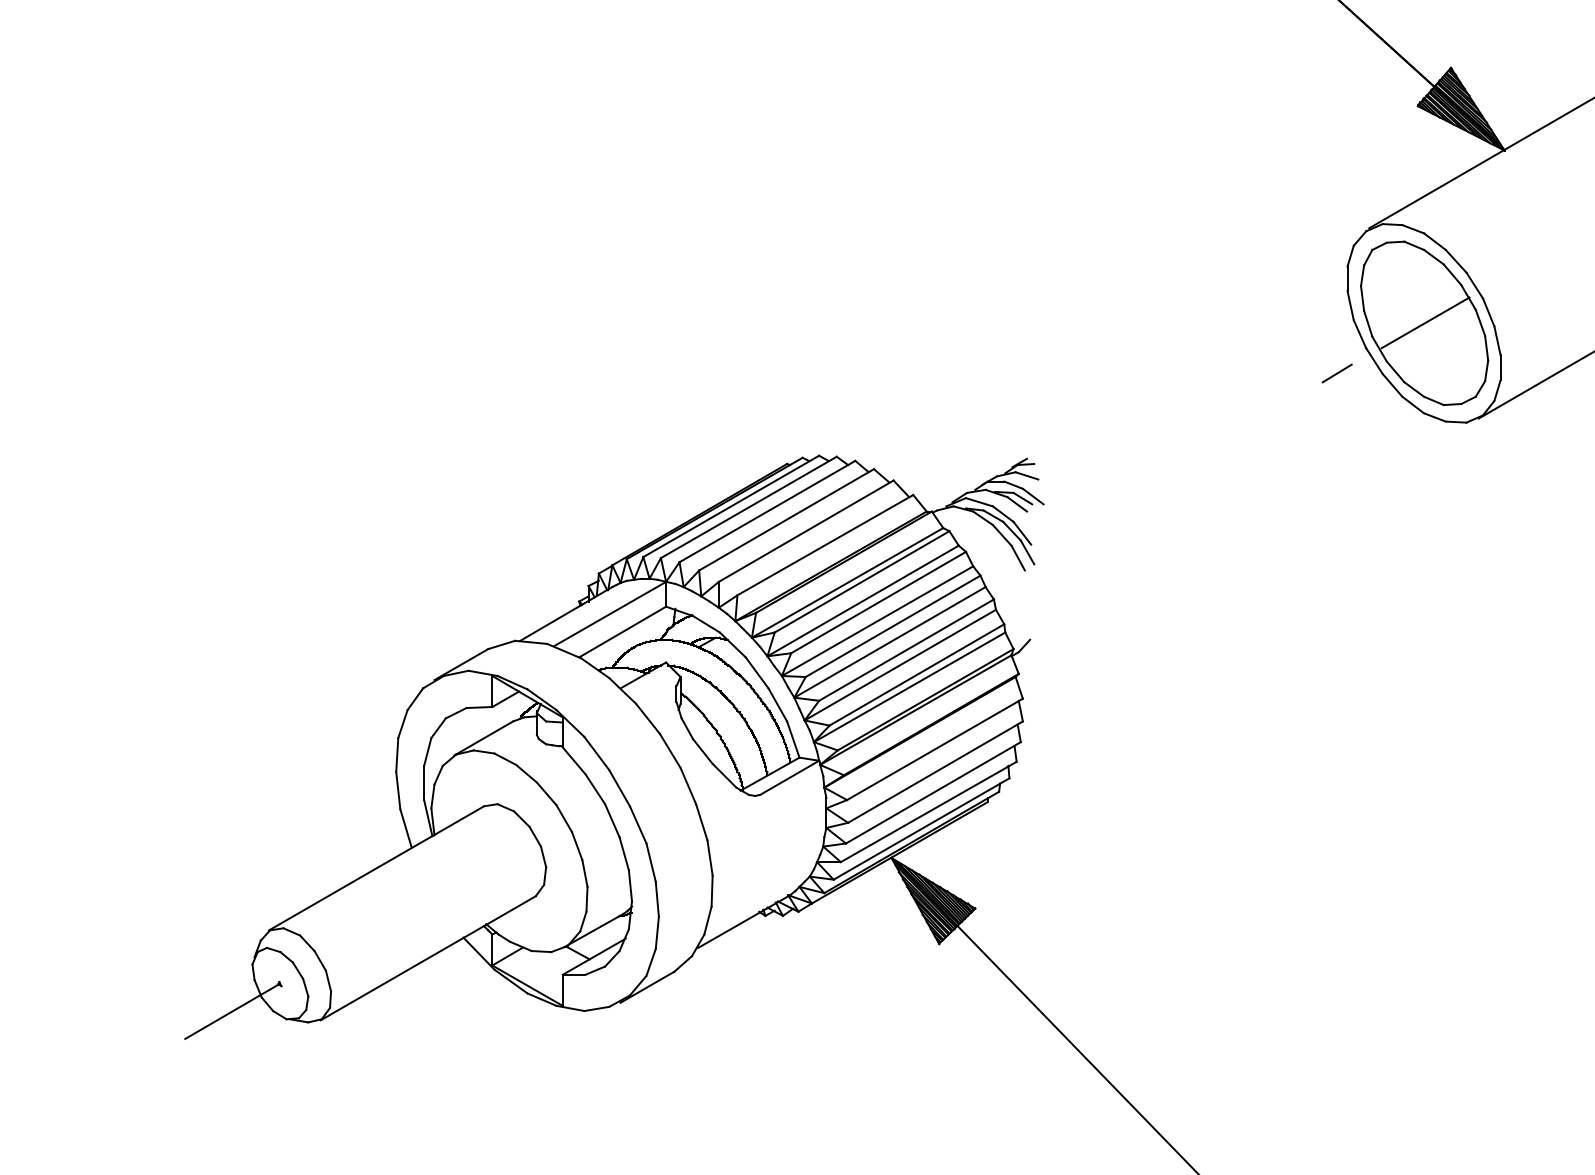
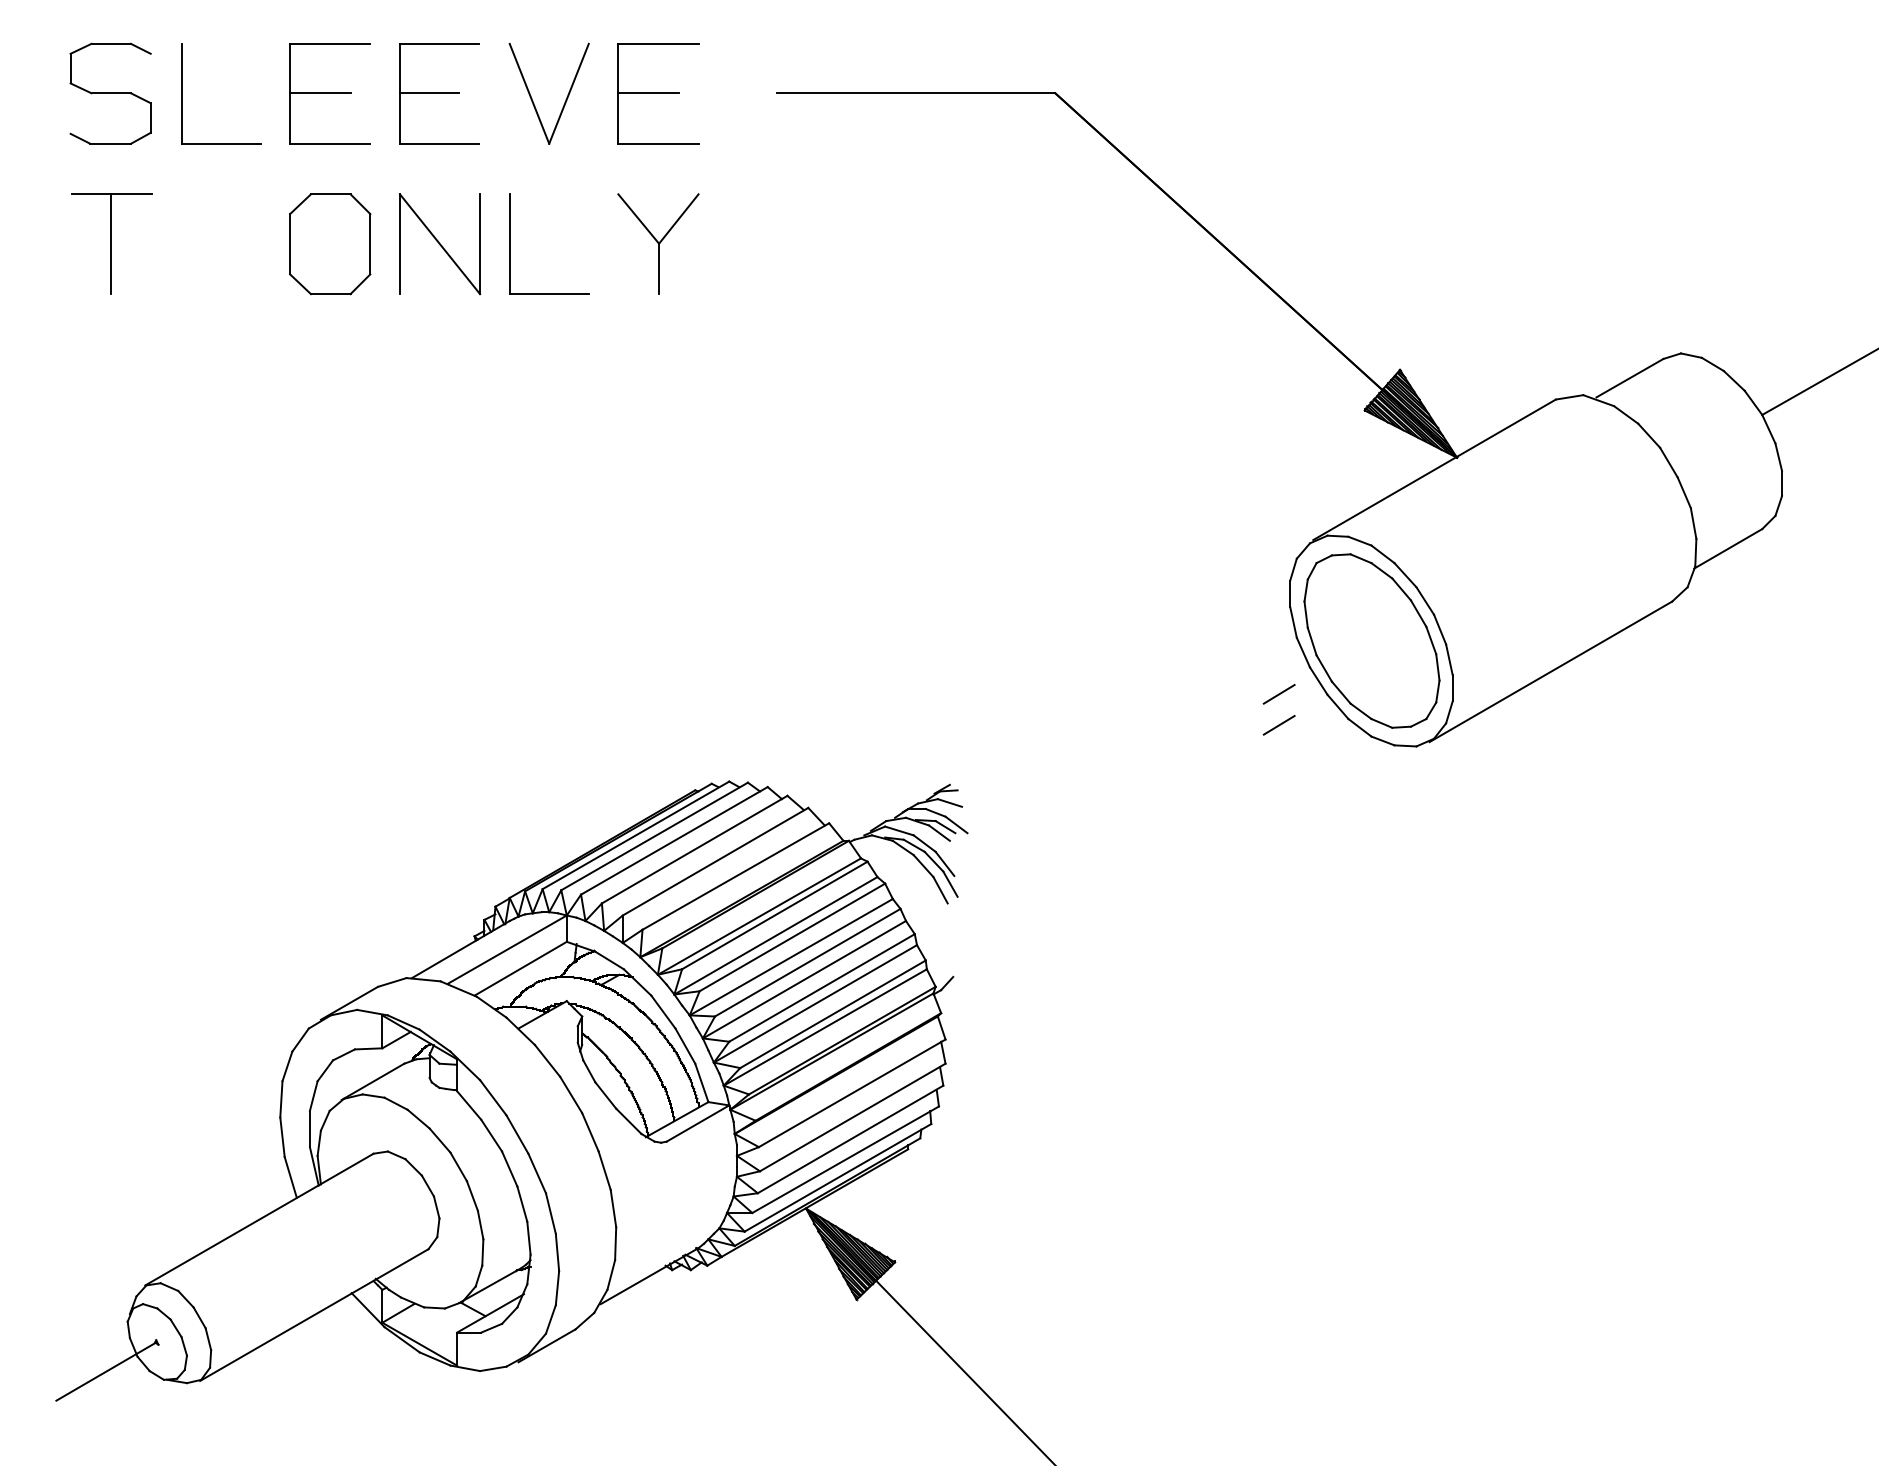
line: (1425, 322) -> (1372, 640), removed
line: (1336, 402) -> (1278, 725), added

